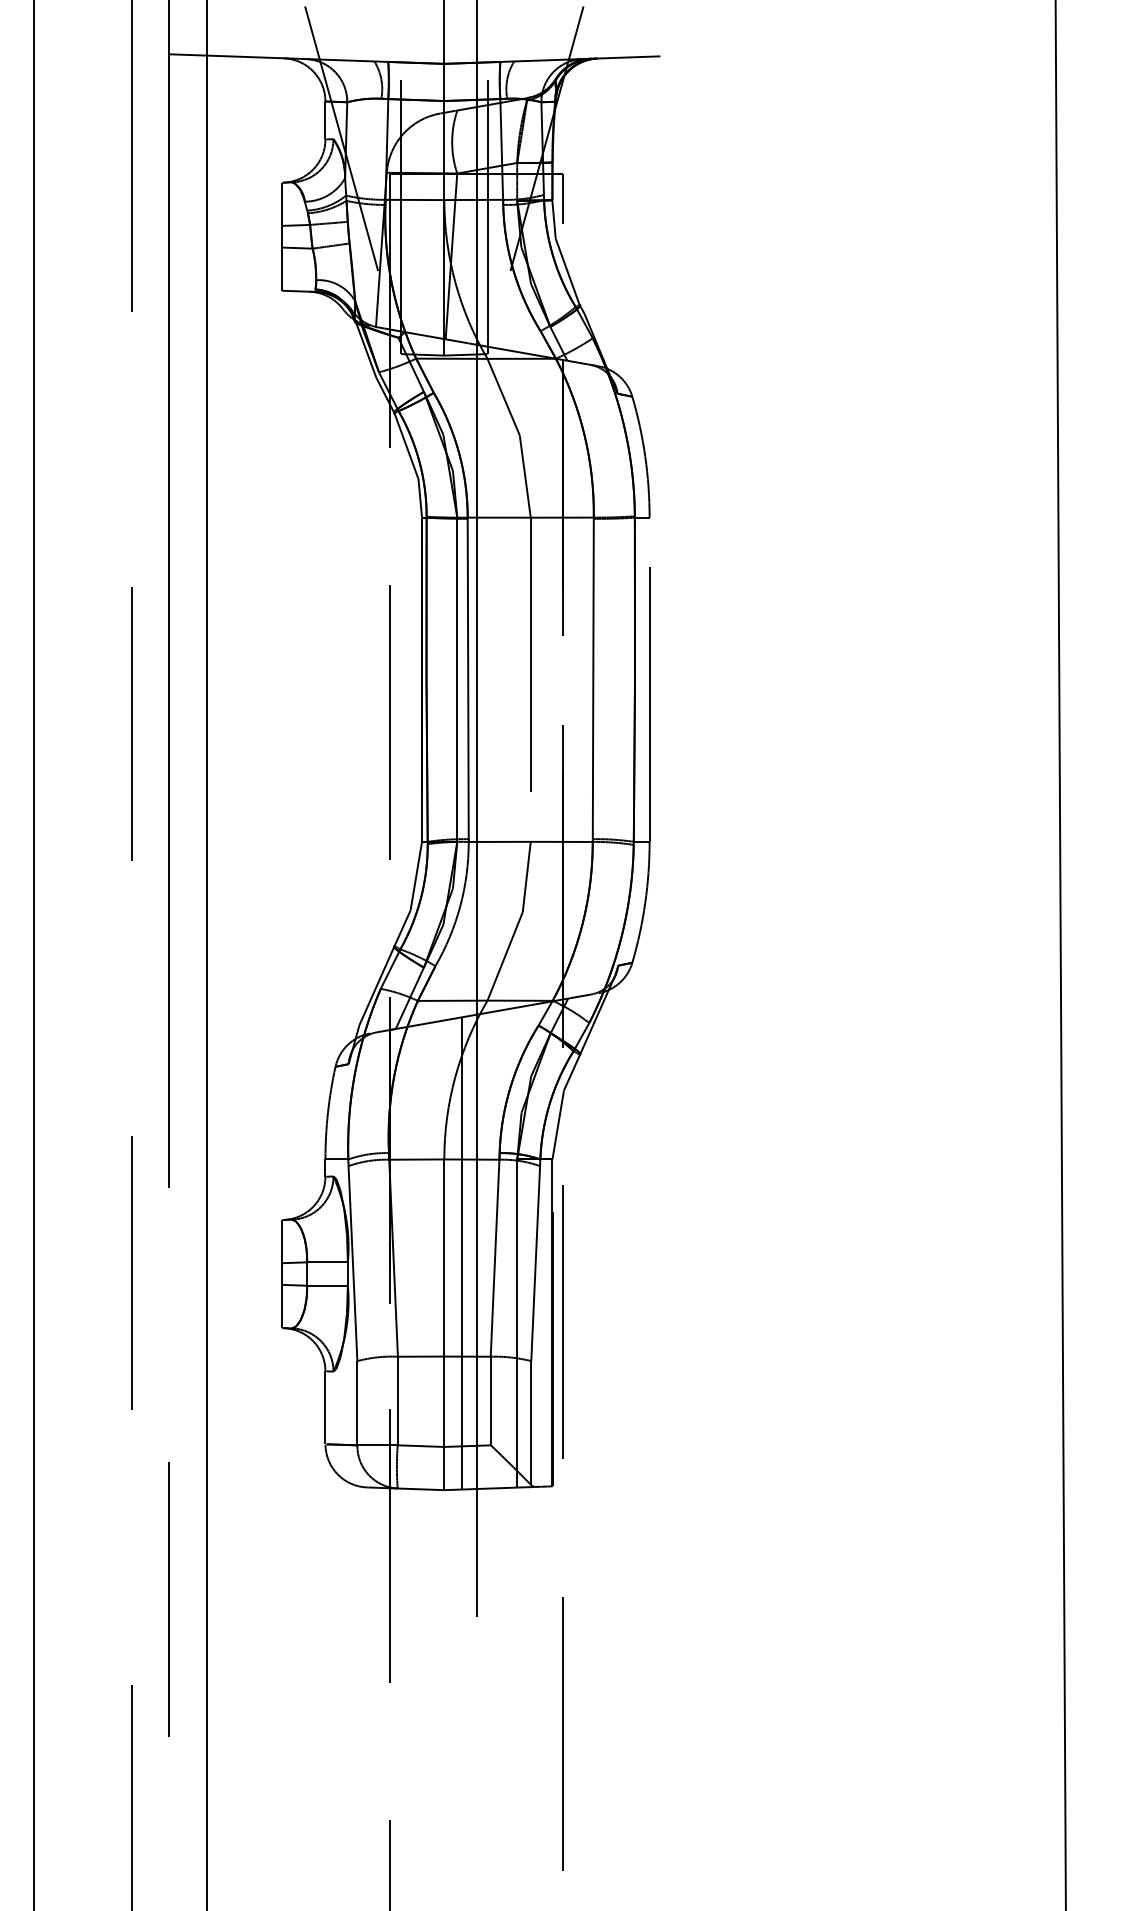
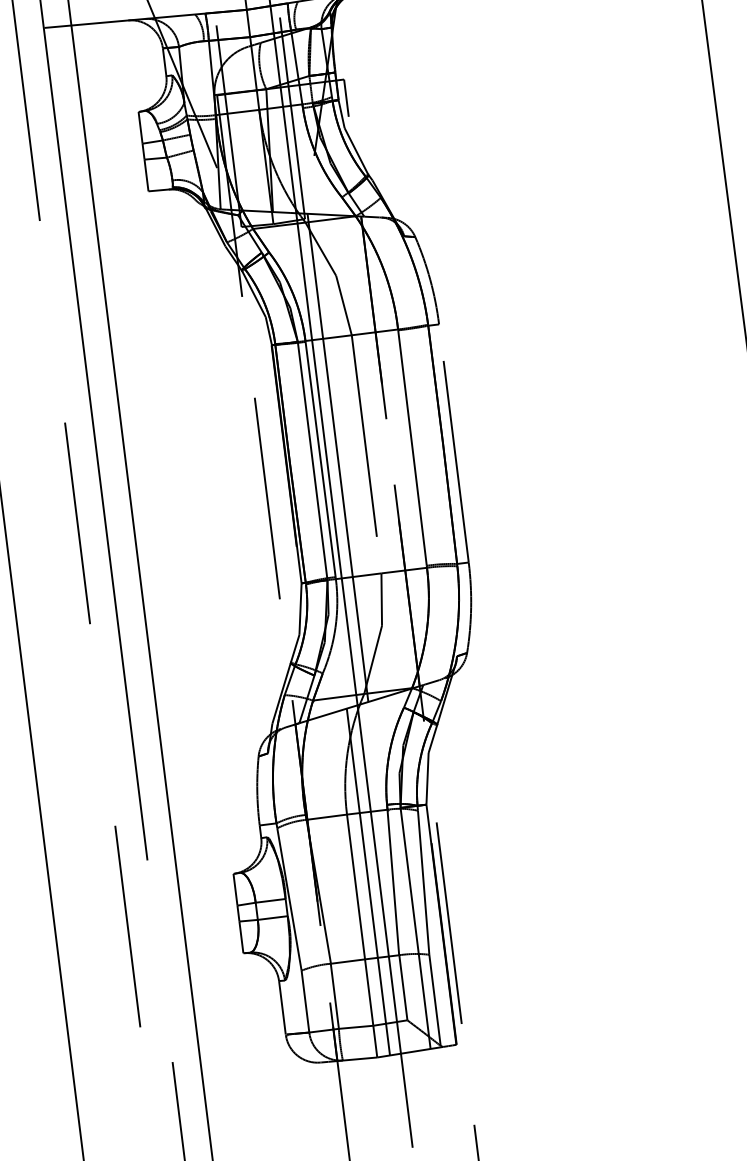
line: (491, 679) -> (337, 457), added

